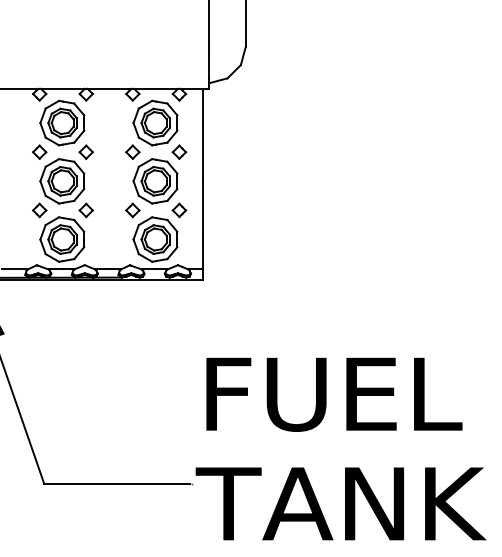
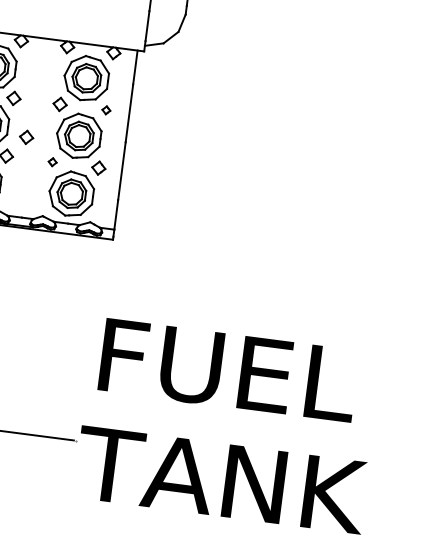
part: (179, 151) -> (106, 109), size x0.6
part: (103, 188) -> (26, 136), added
part: (132, 210) -> (52, 162), size x0.6

